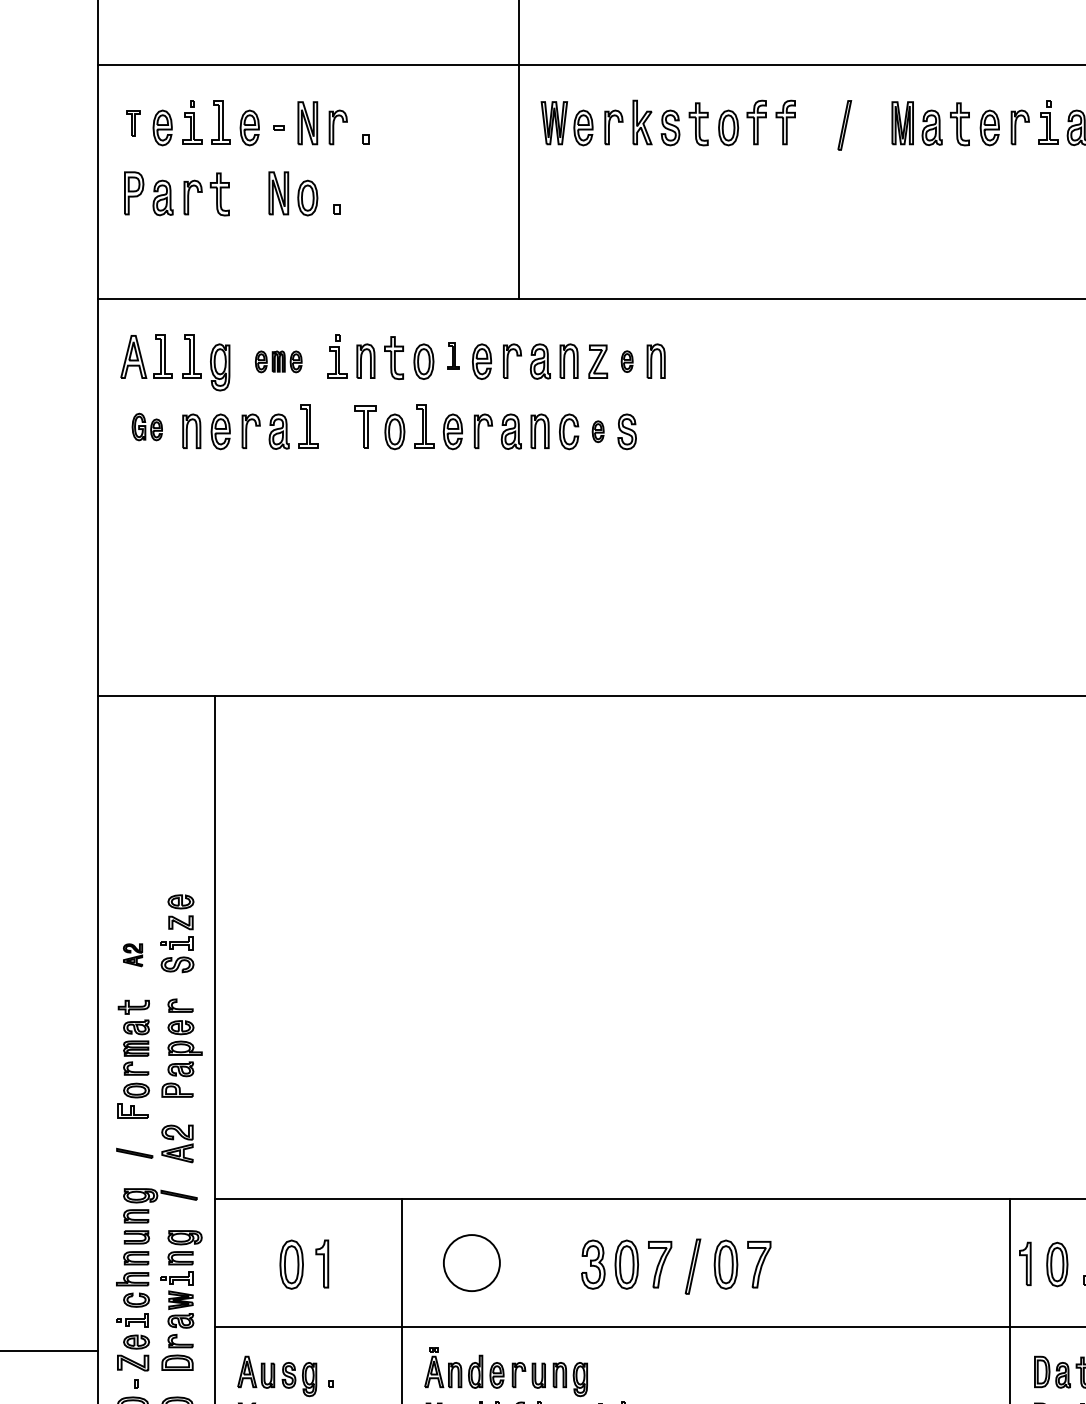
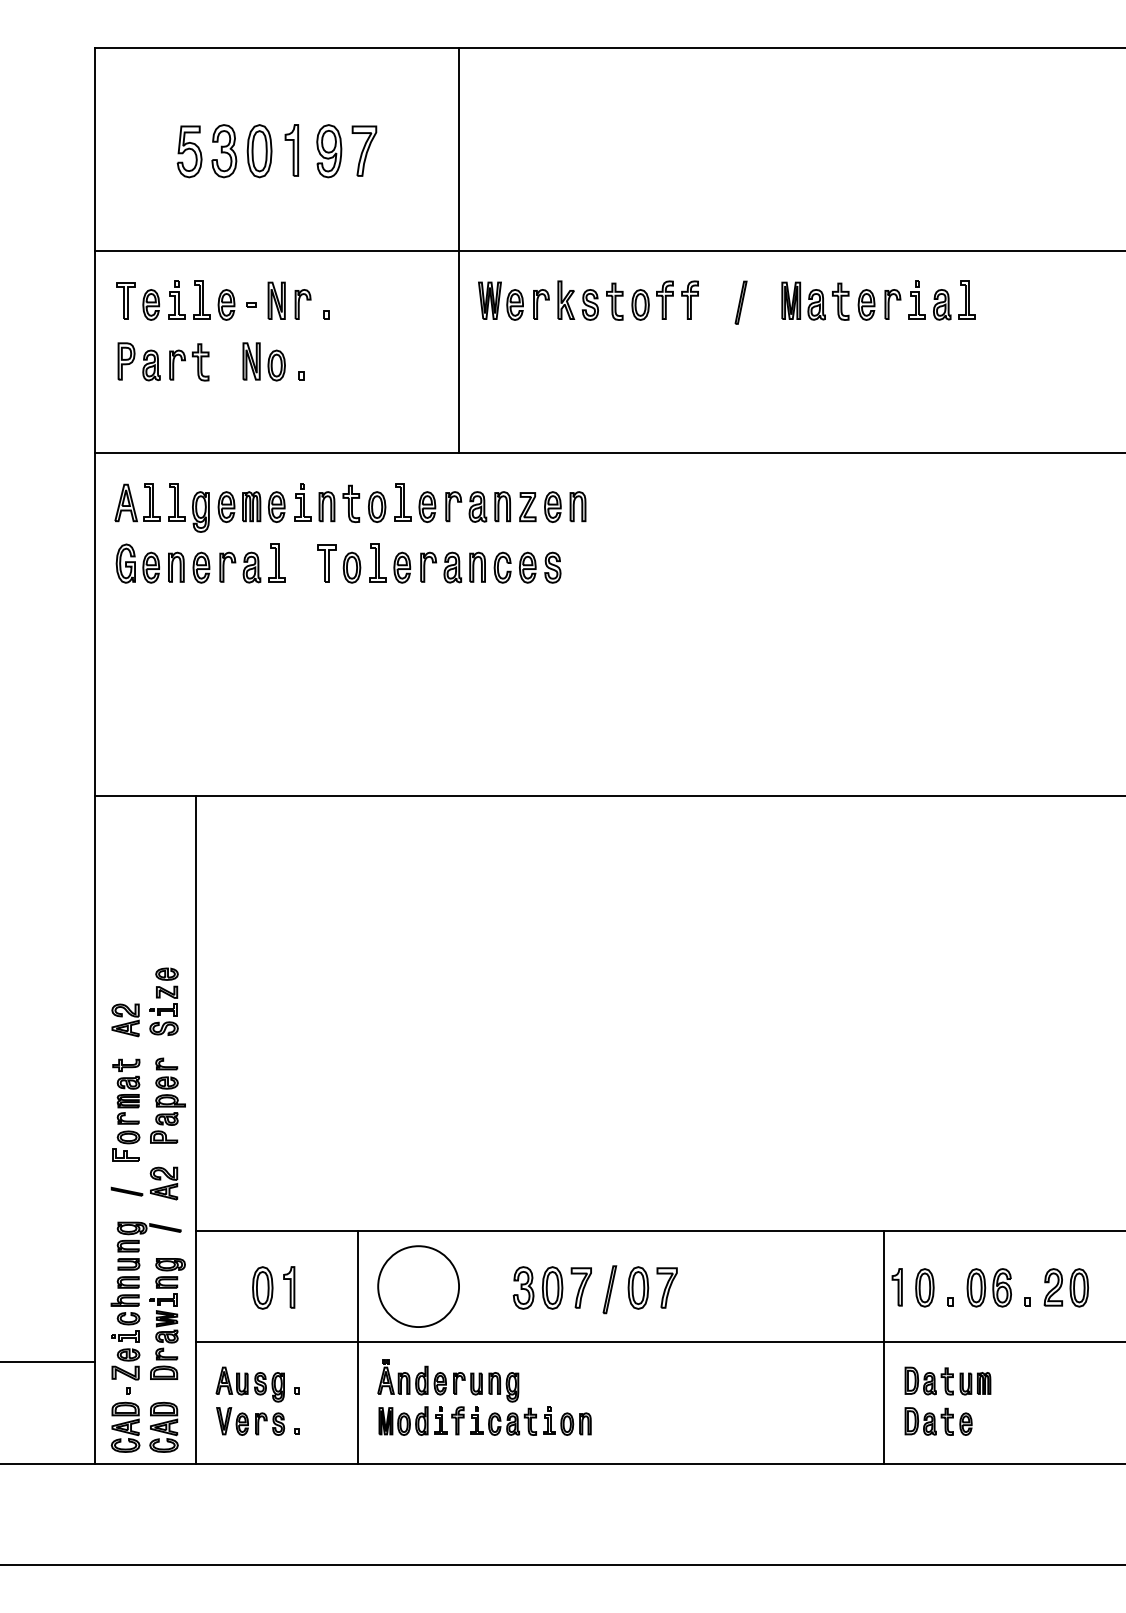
part: (132, 122) -> (125, 300), size x1.67
part: (453, 356) -> (402, 502), size x1.67
part: (626, 361) -> (552, 506), size x1.67
part: (278, 362) -> (251, 507), size x1.67
part: (146, 426) -> (137, 563), size x1.67
part: (597, 431) -> (527, 567), size x1.67
part: (132, 955) -> (125, 1020), size x1.67
circle: (471, 1262) -> (418, 1286), size x1.67

